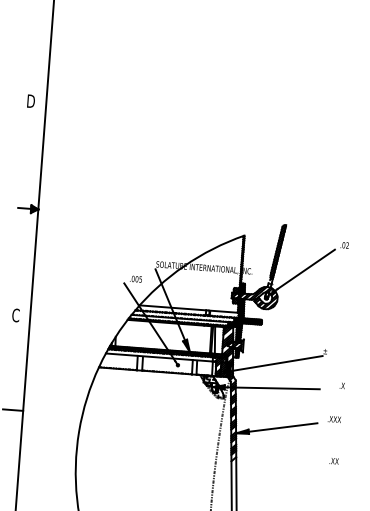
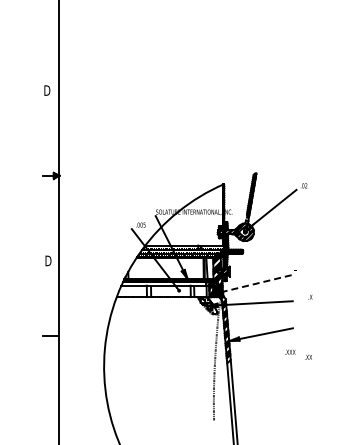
text: (16, 314) -> (48, 260), C -> D
line: (277, 363) -> (257, 283), solid -> dashed
text: (334, 418) -> (290, 351), moved

